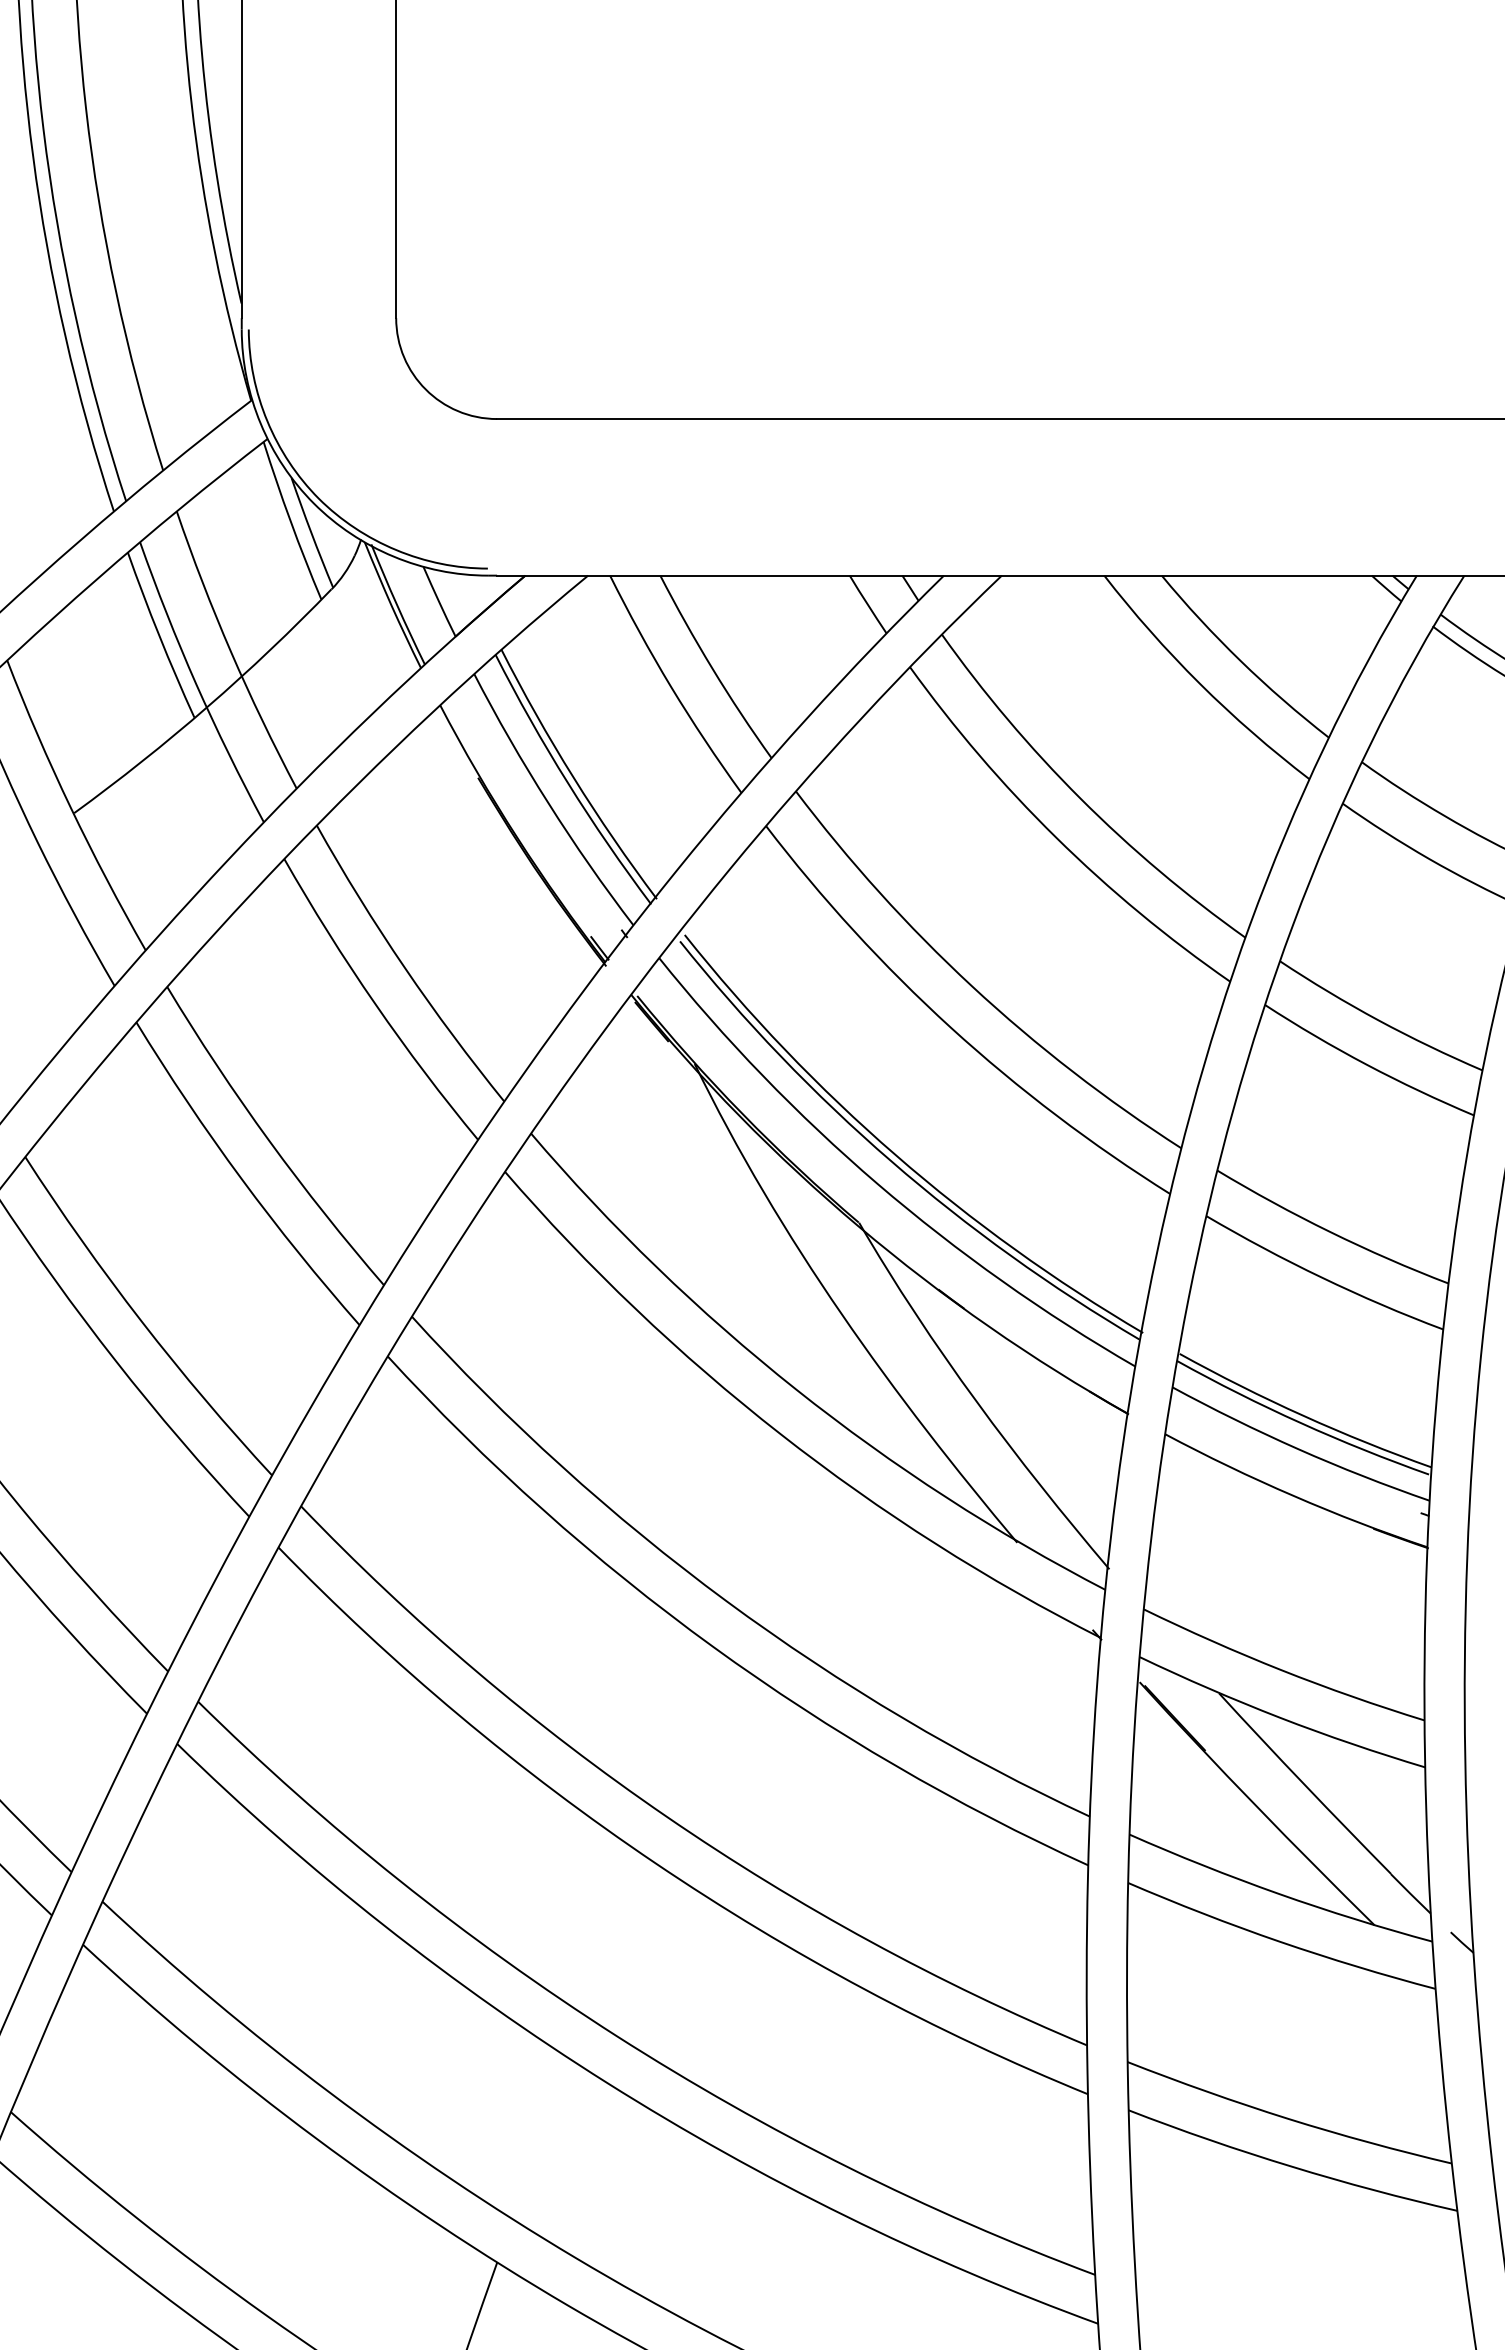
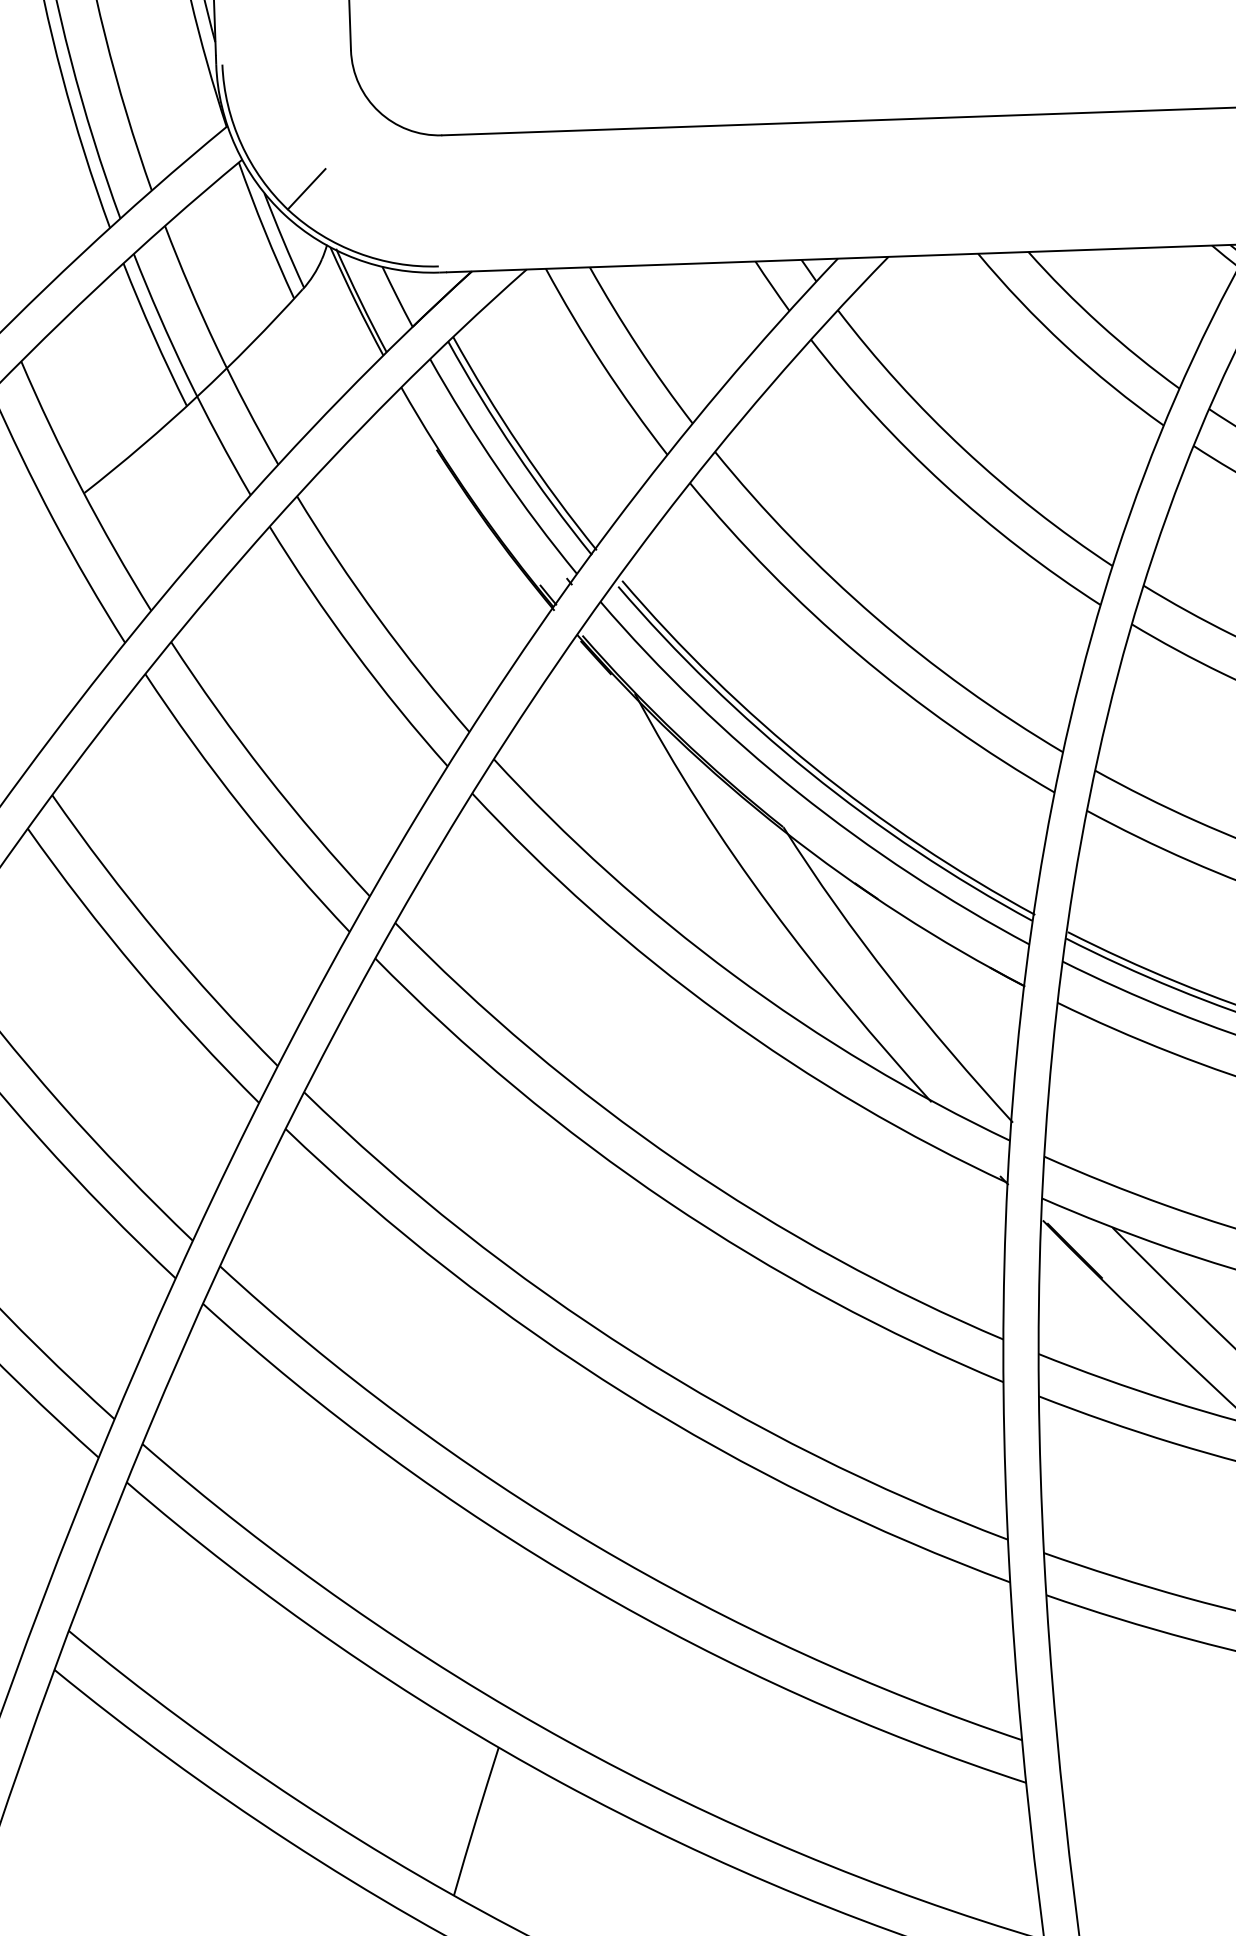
line: (339, 474) -> (306, 188), added

